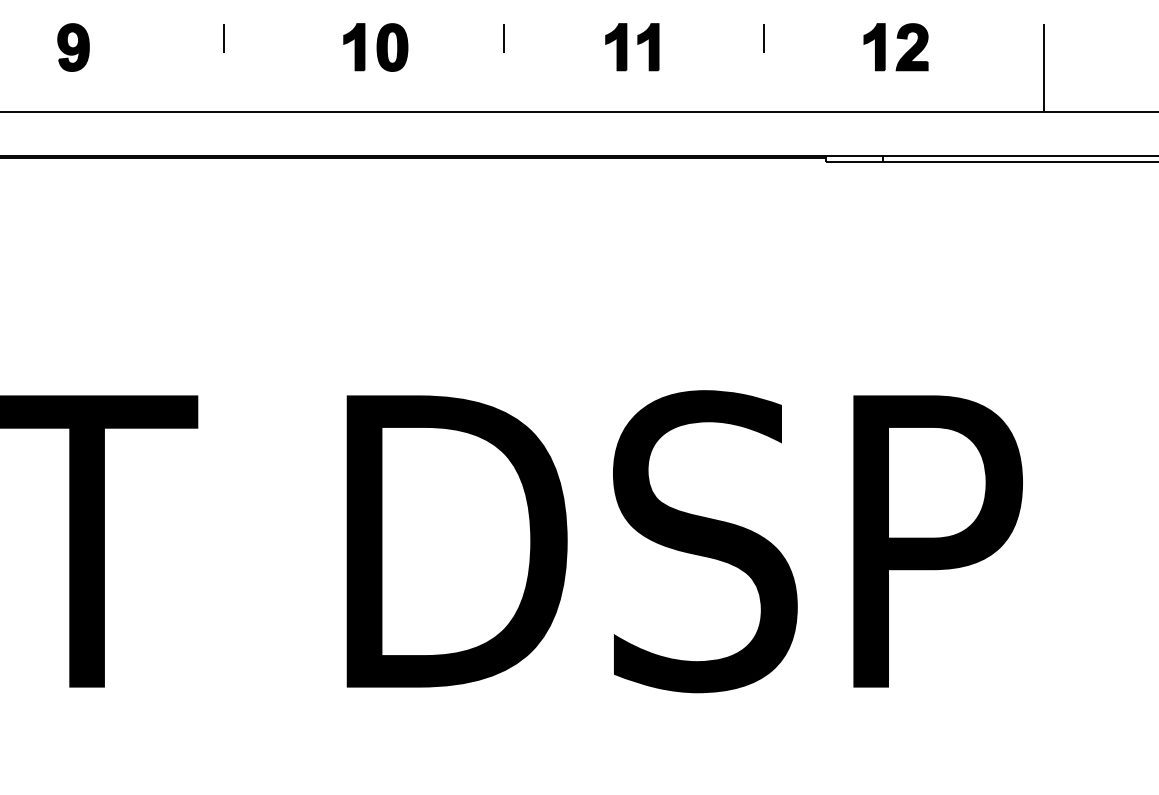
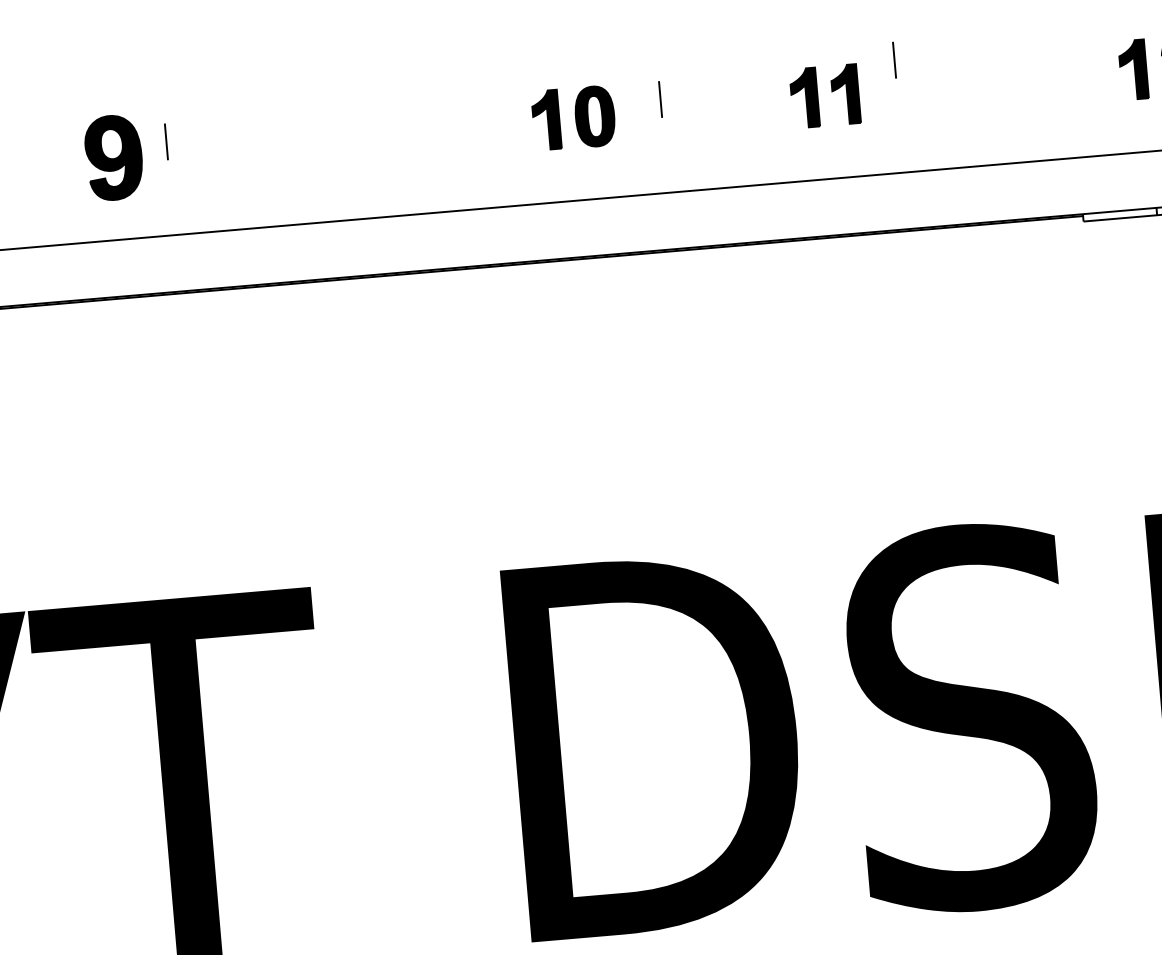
line: (223, 38) -> (165, 141), moved
line: (763, 38) -> (894, 60), moved
part: (73, 47) -> (114, 157), size x1.4
part: (375, 47) -> (573, 118), moved

